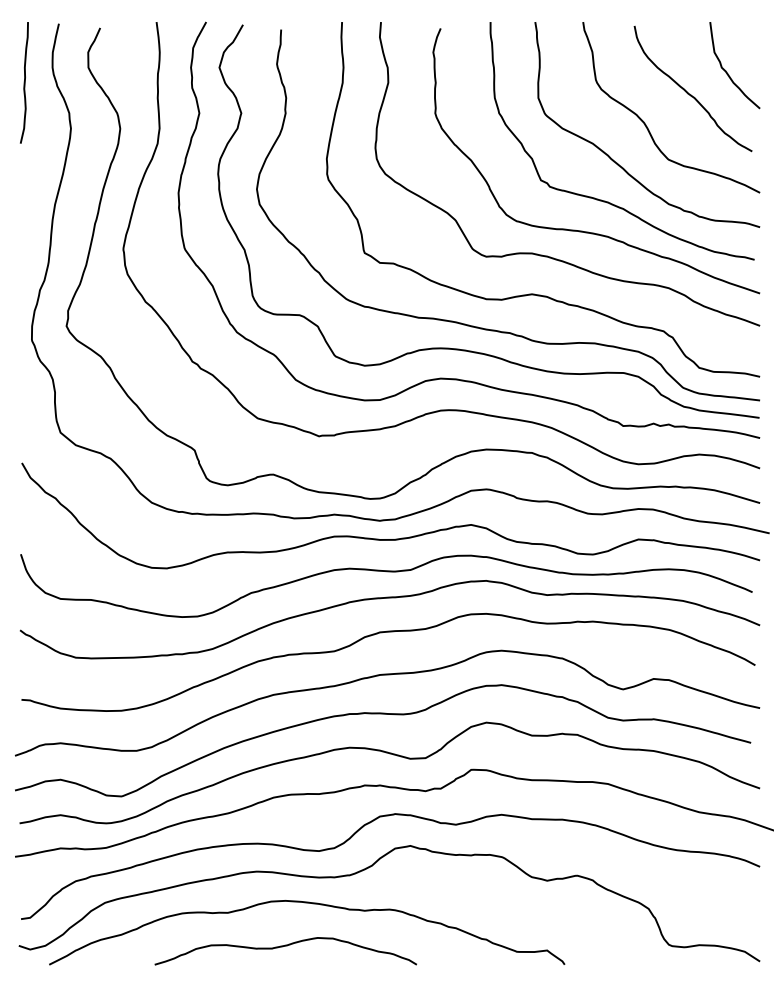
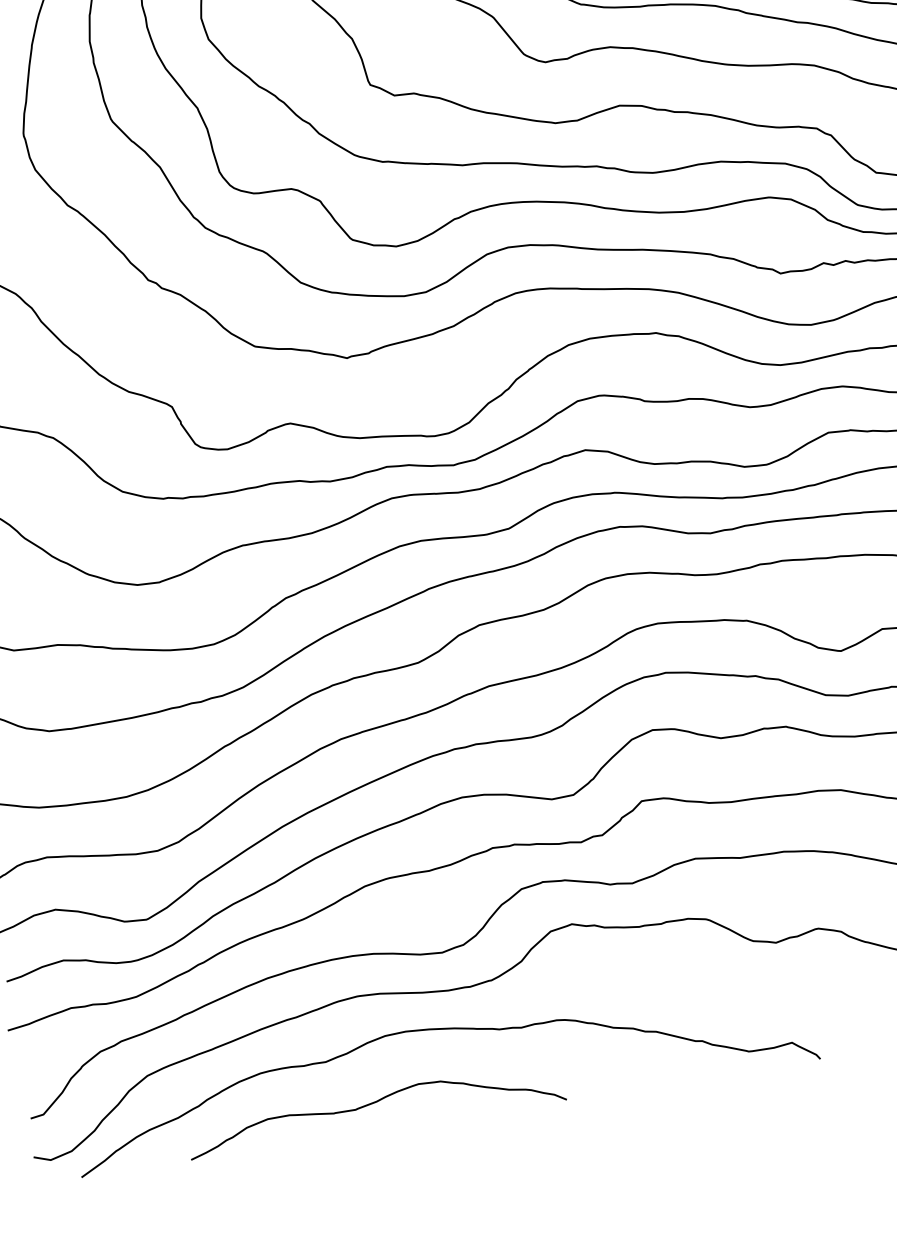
curve: (285, 946) -> (374, 1103), moved

